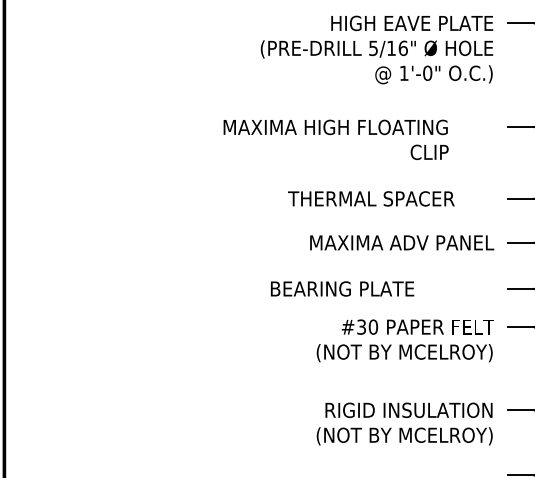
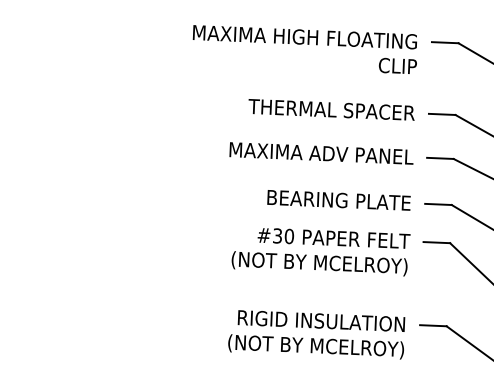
text: (335, 139) -> (304, 49), moved
text: (371, 198) -> (331, 109), moved
text: (342, 288) -> (339, 199), moved

